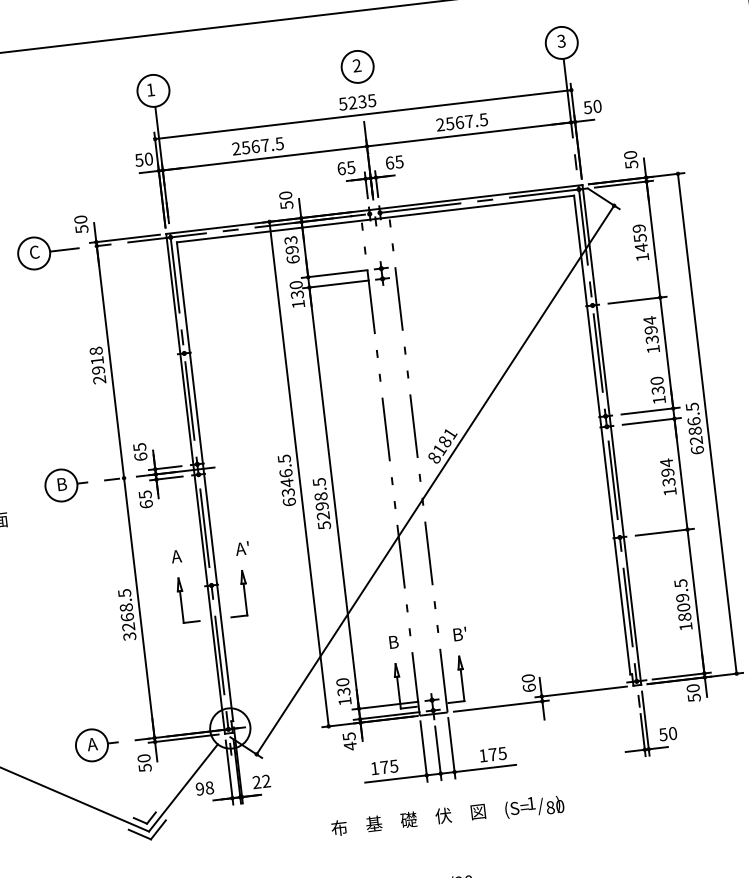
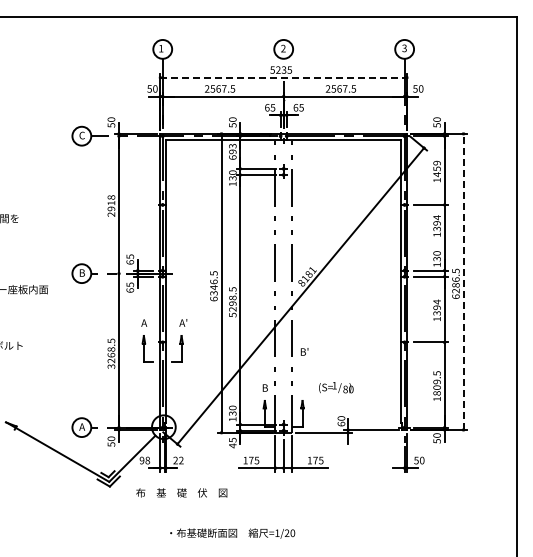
line: (364, 114) -> (284, 77), solid -> dashed
line: (707, 423) -> (463, 281), solid -> dashed
text: (459, 633) -> (304, 351), moved
text: (534, 806) -> (336, 387), moved
text: (408, 819) -> (181, 492), moved

